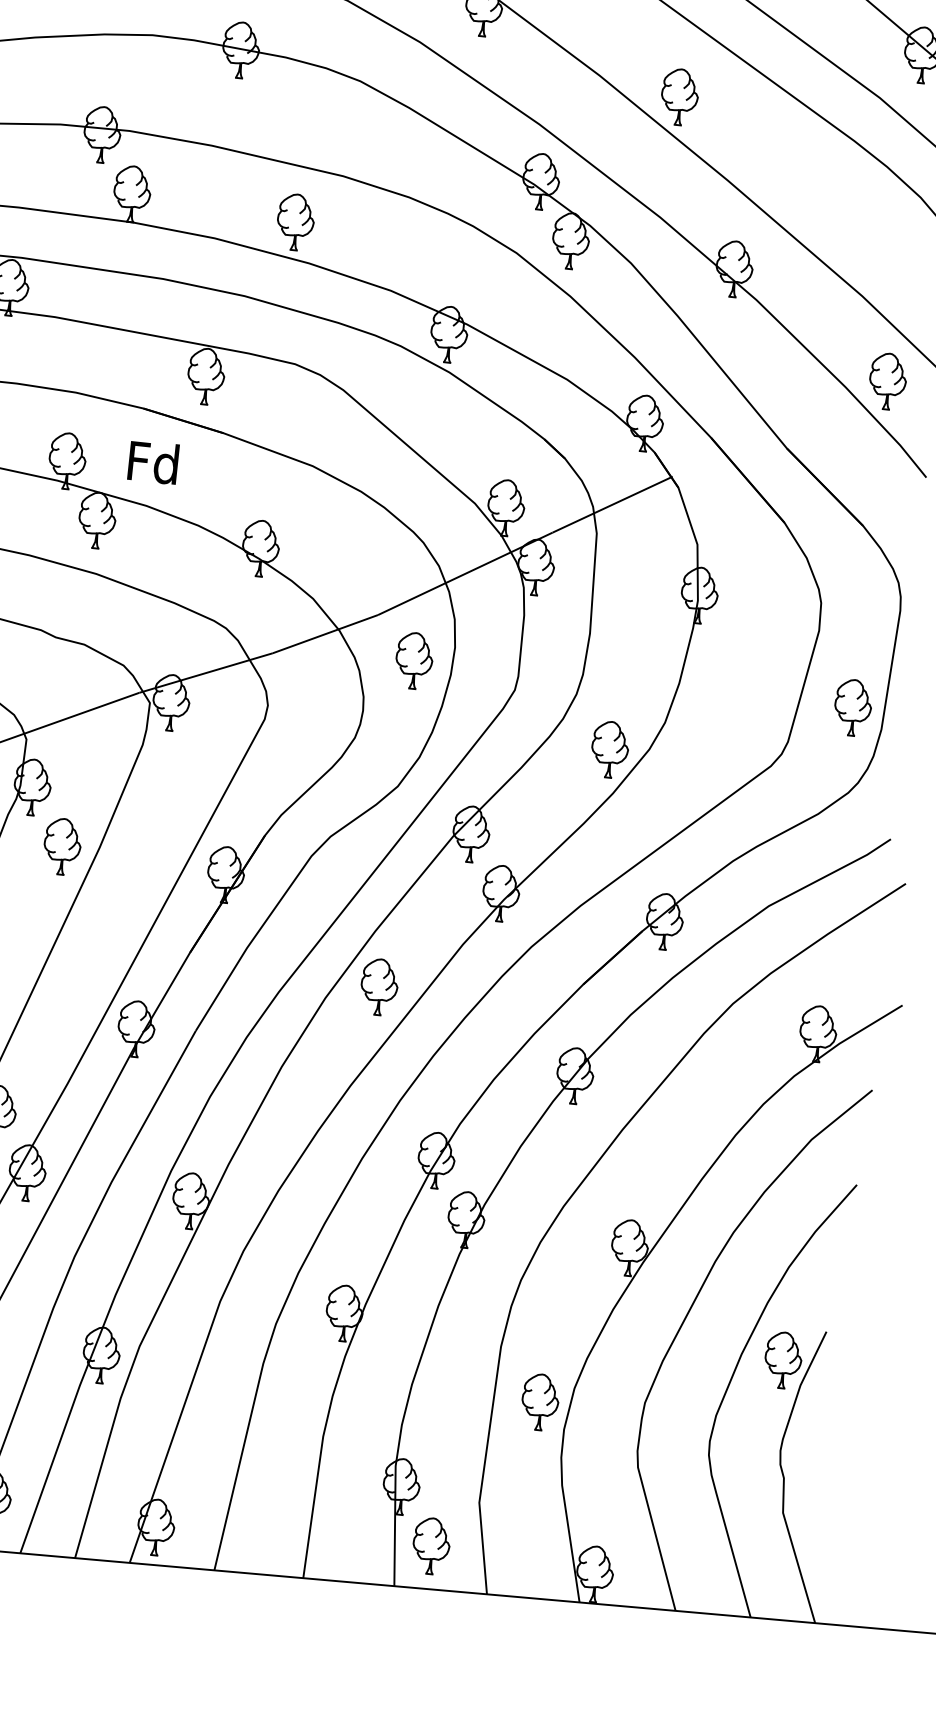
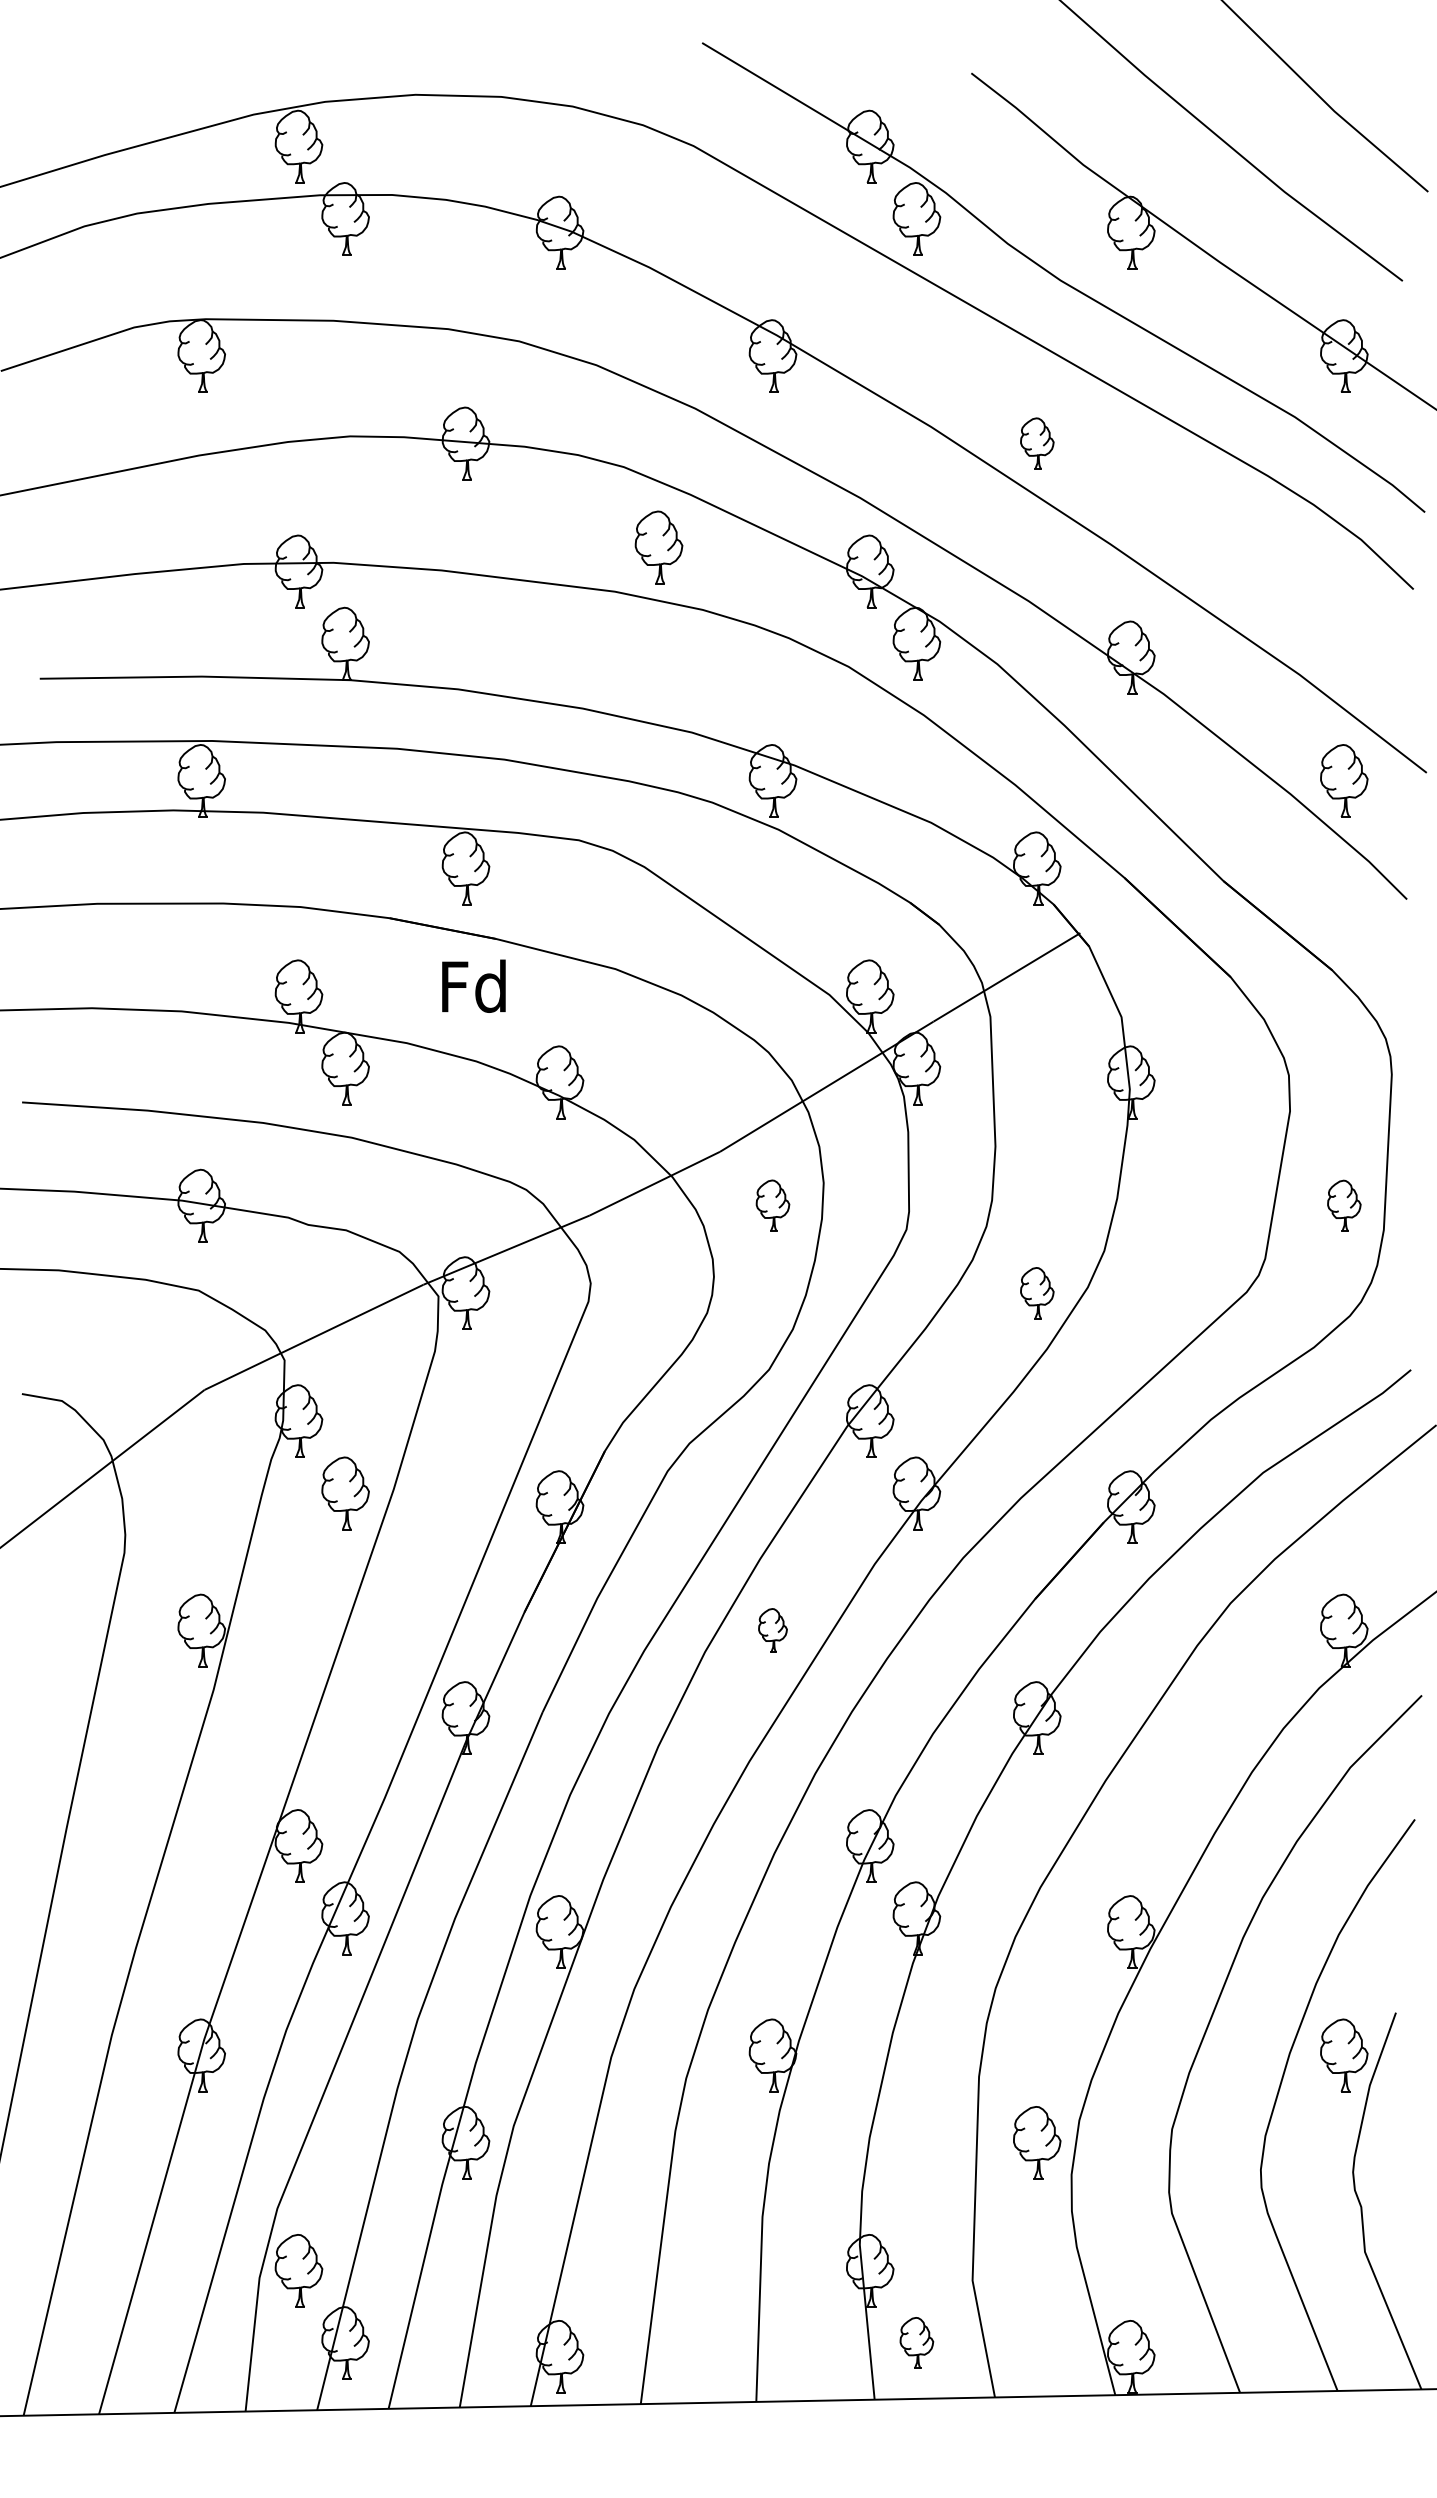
part: (679, 97) -> (1037, 443), size x0.7
part: (295, 222) -> (658, 547), moved
text: (153, 461) -> (473, 985), moved
part: (413, 660) -> (772, 1205), size x0.7
part: (853, 707) -> (1344, 1205), size x0.7
part: (610, 749) -> (1037, 1292), size x0.7
part: (379, 987) -> (772, 1630), size x0.6
part: (431, 1545) -> (916, 2342), size x0.7

